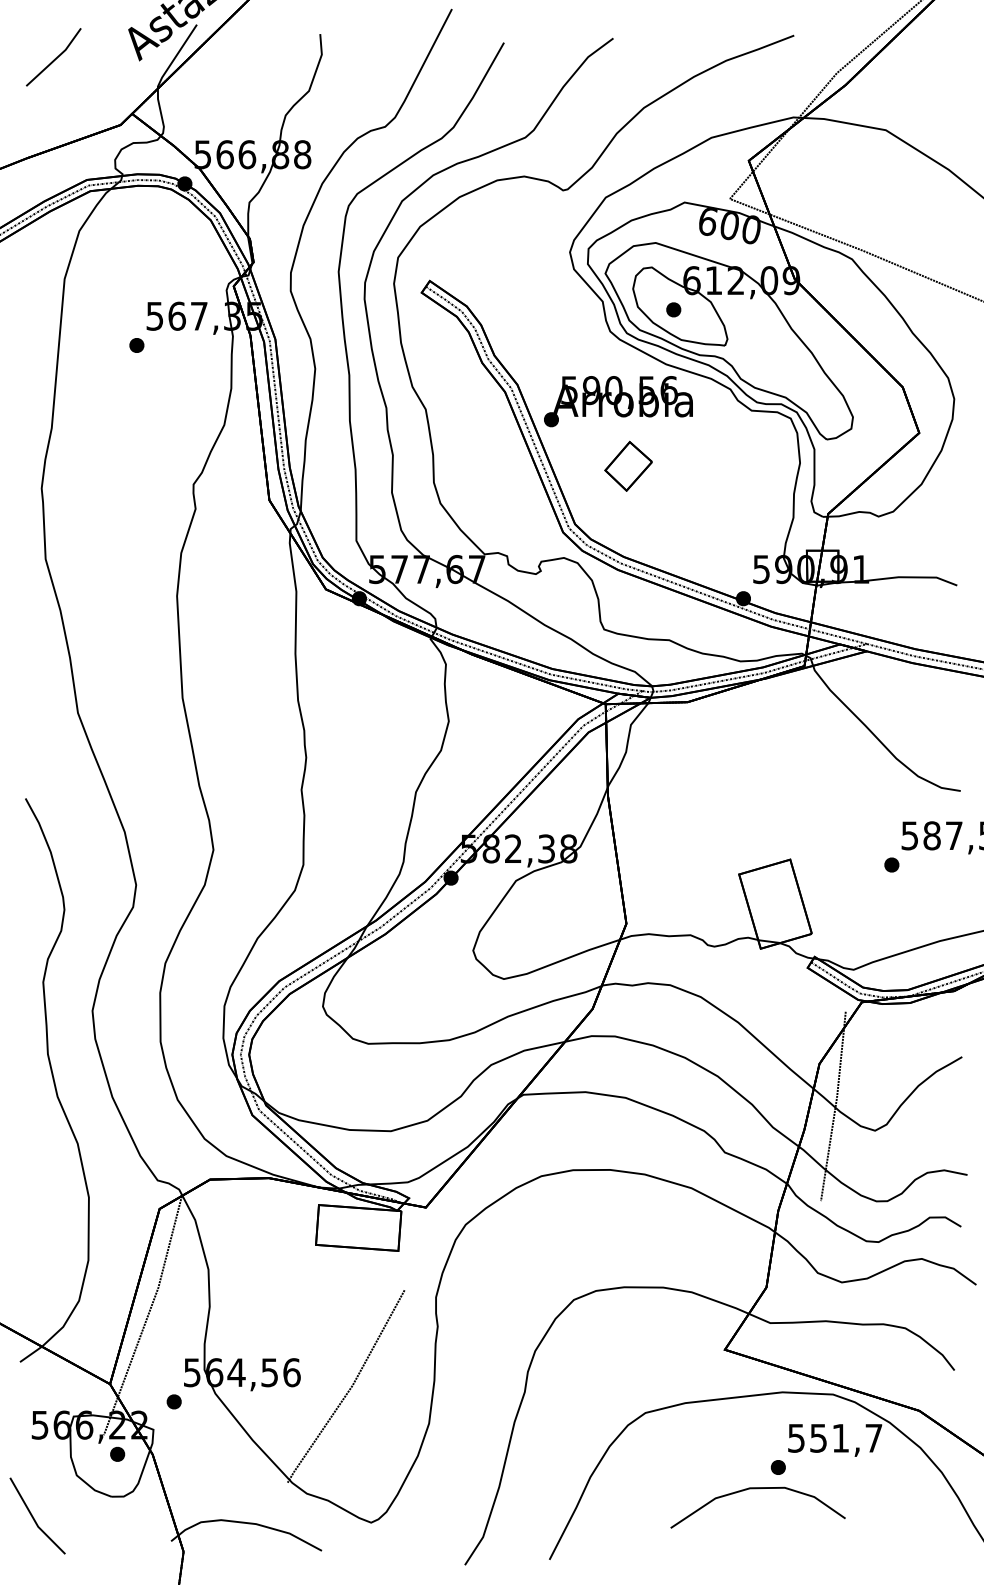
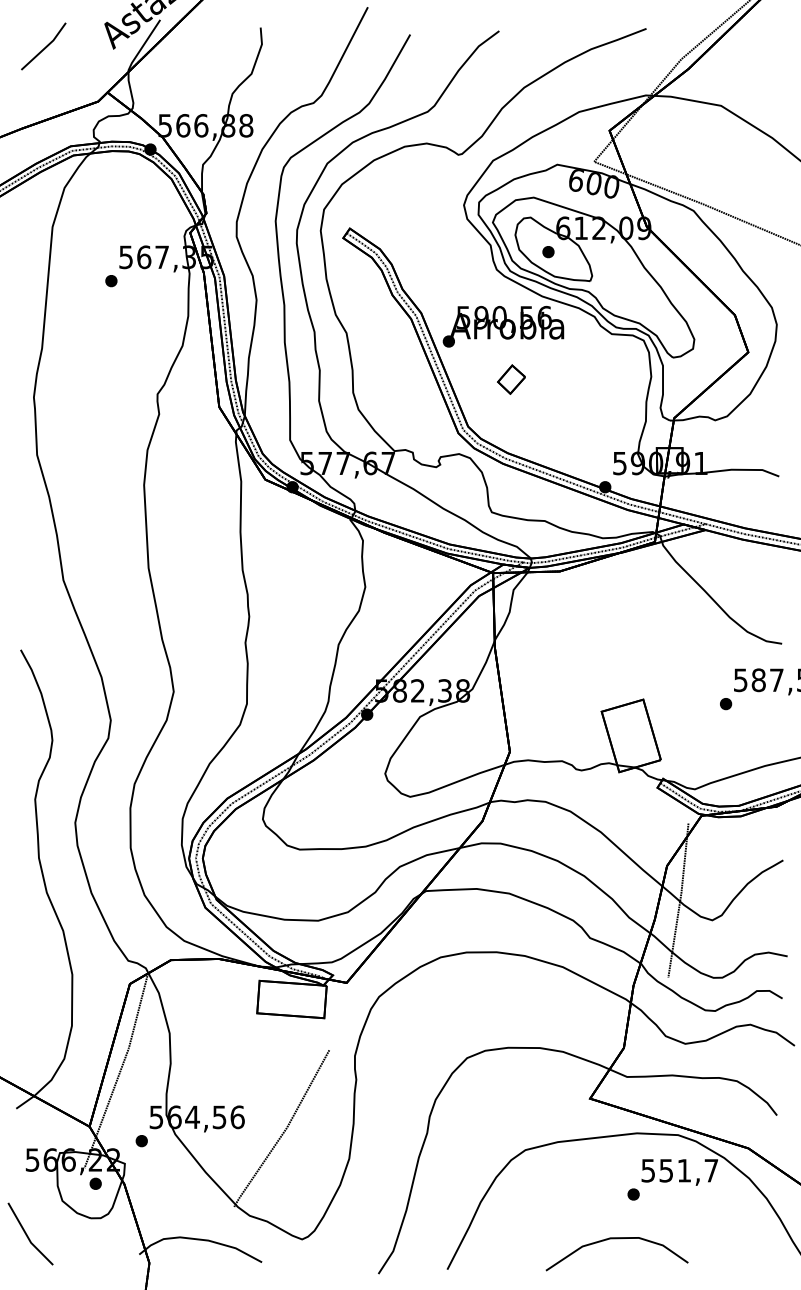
part: (627, 466) -> (510, 379), size x0.71
part: (757, 1489) -> (616, 1239), moved

